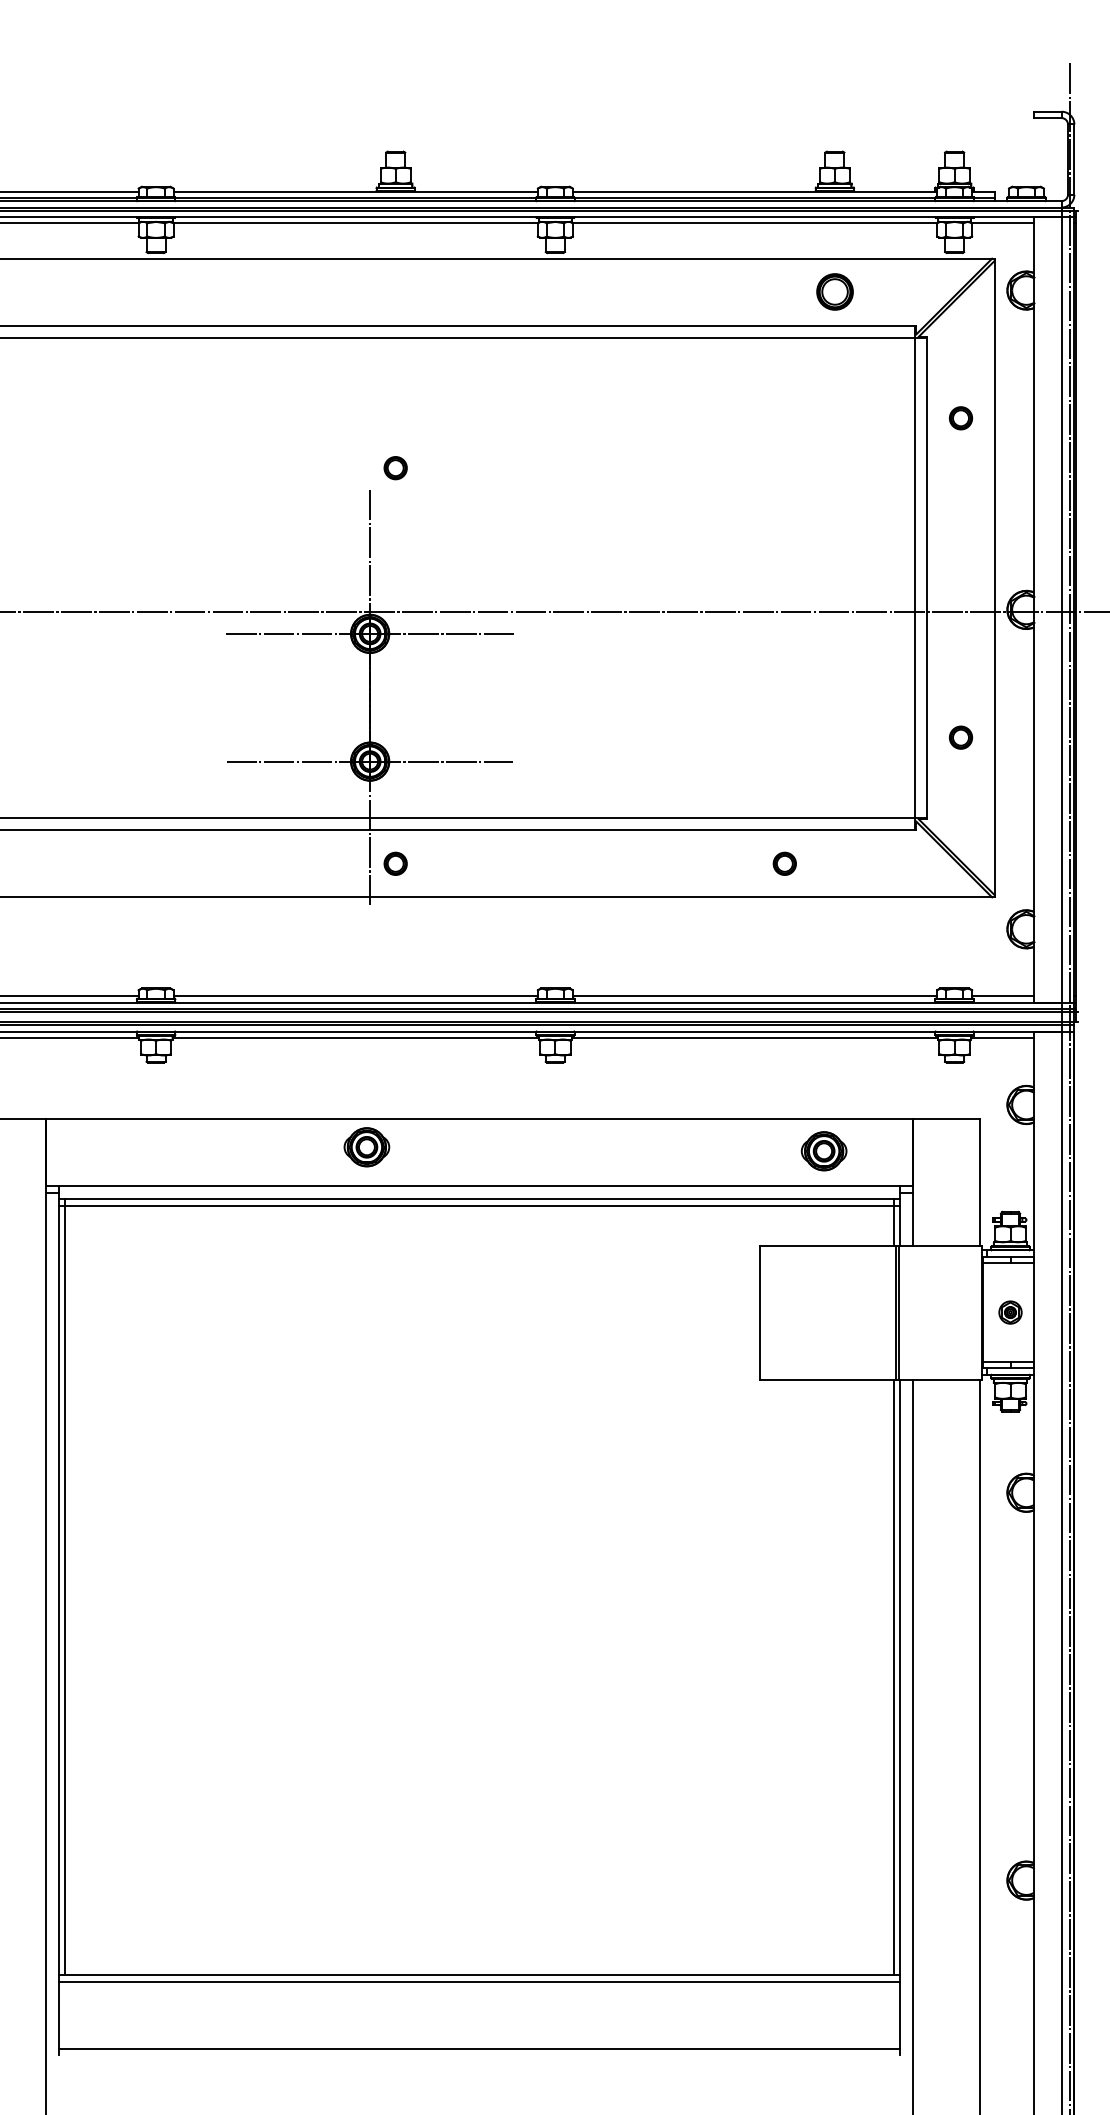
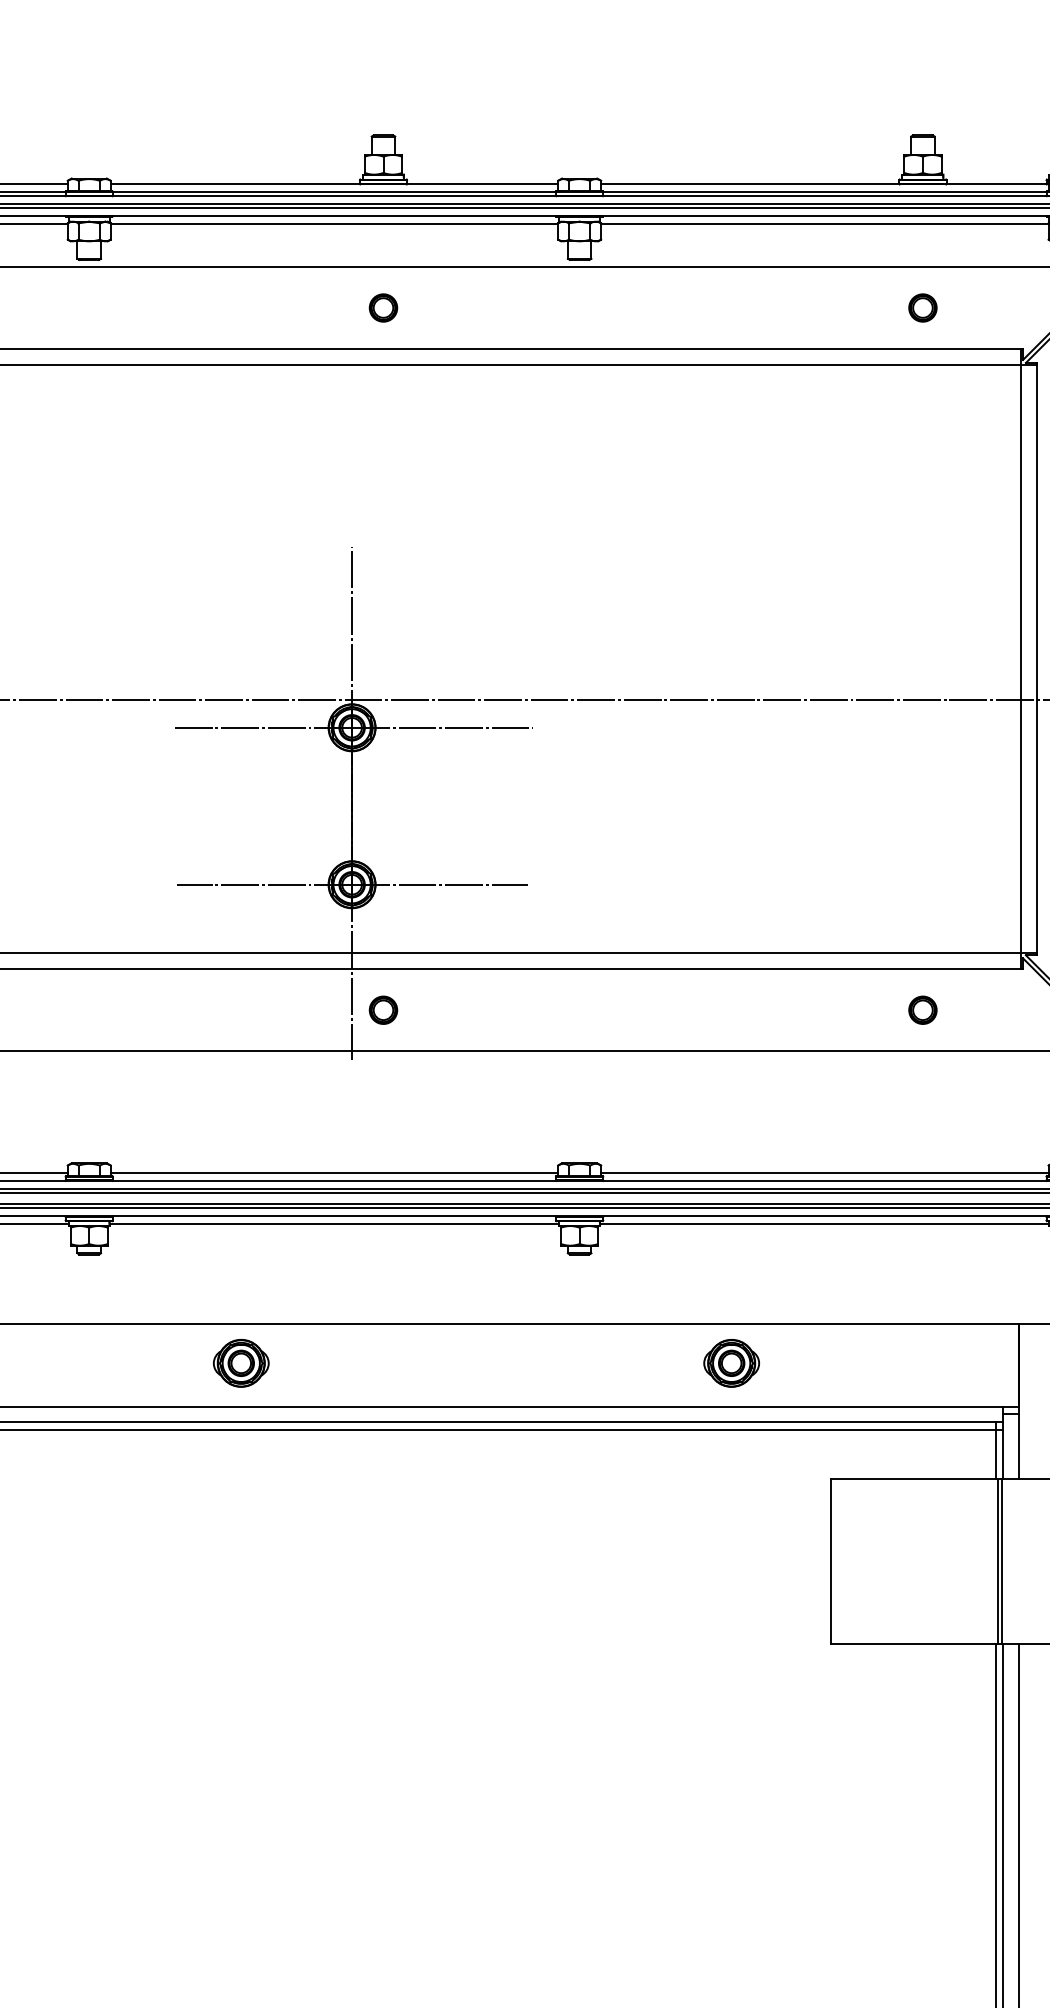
part: (834, 292) -> (922, 308), size x0.62
part: (395, 468) -> (383, 308), moved
part: (784, 863) -> (922, 1009), moved
part: (366, 1147) -> (240, 1363), moved
part: (823, 1151) -> (730, 1363), moved

